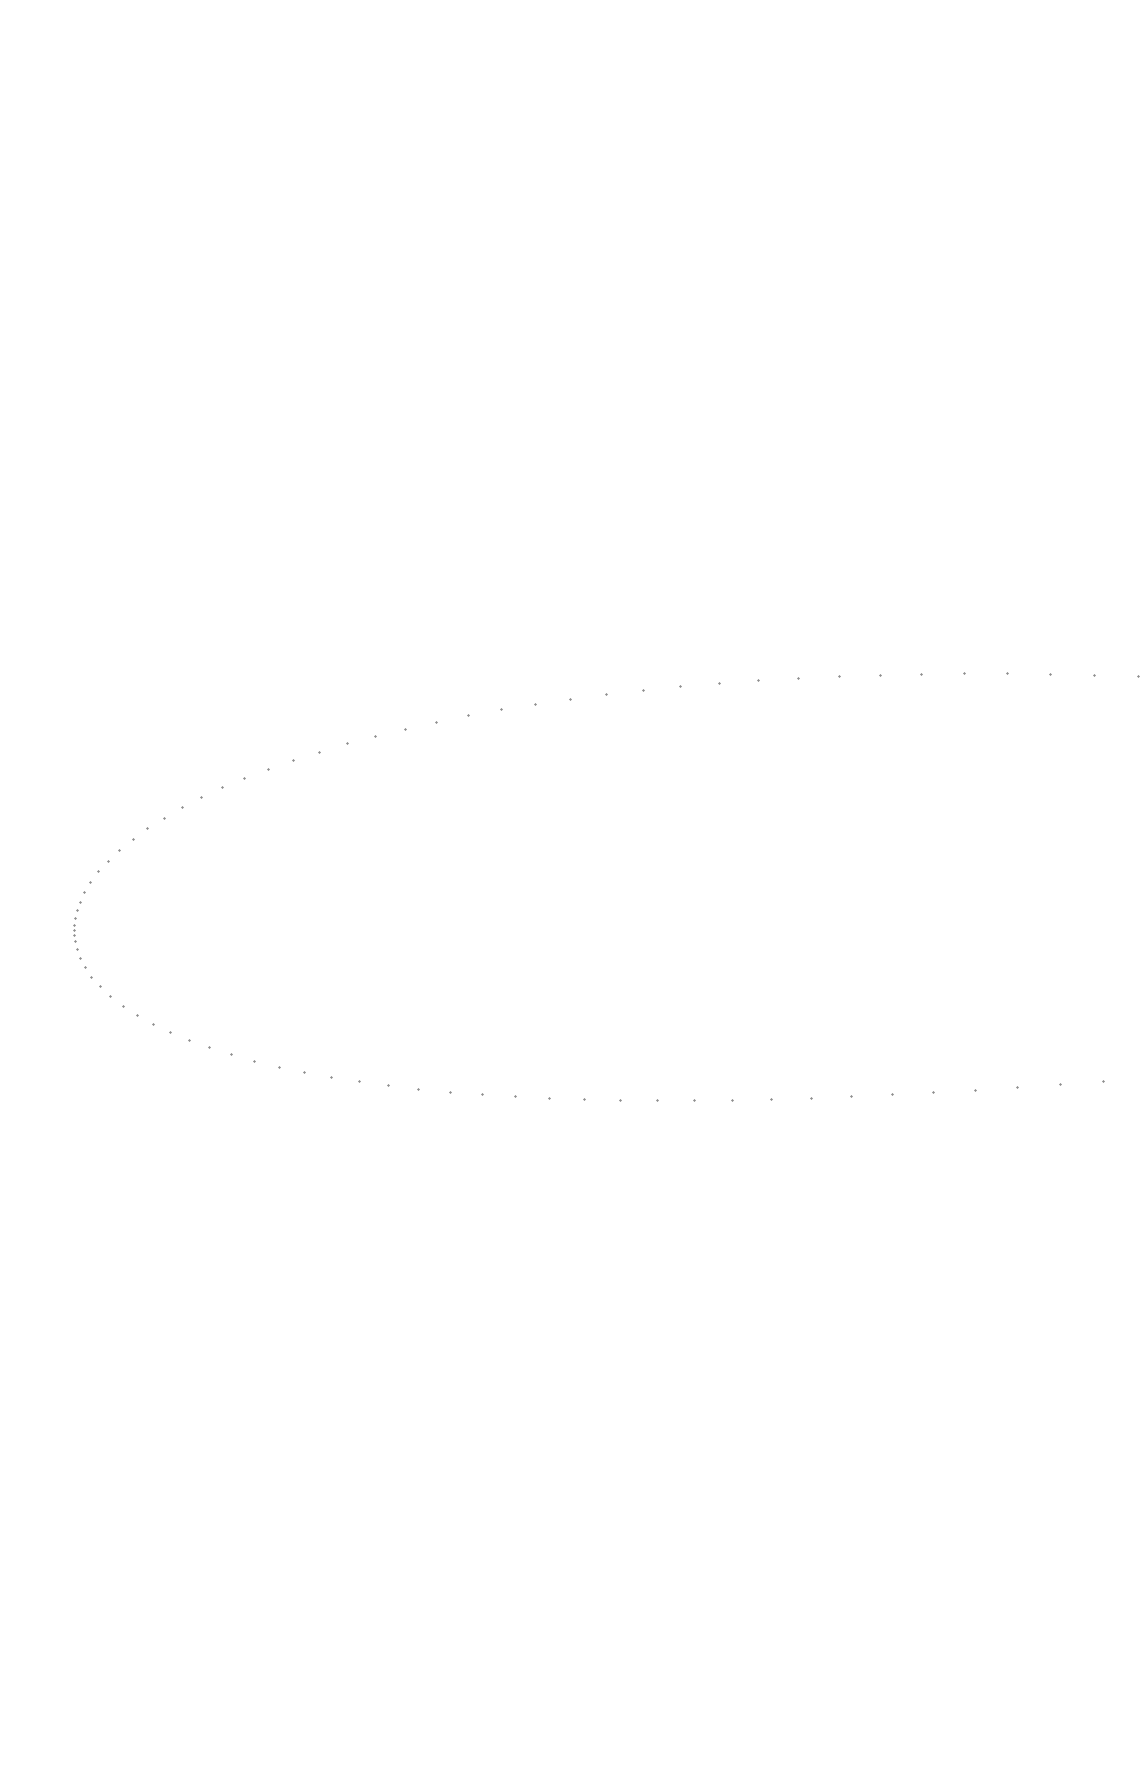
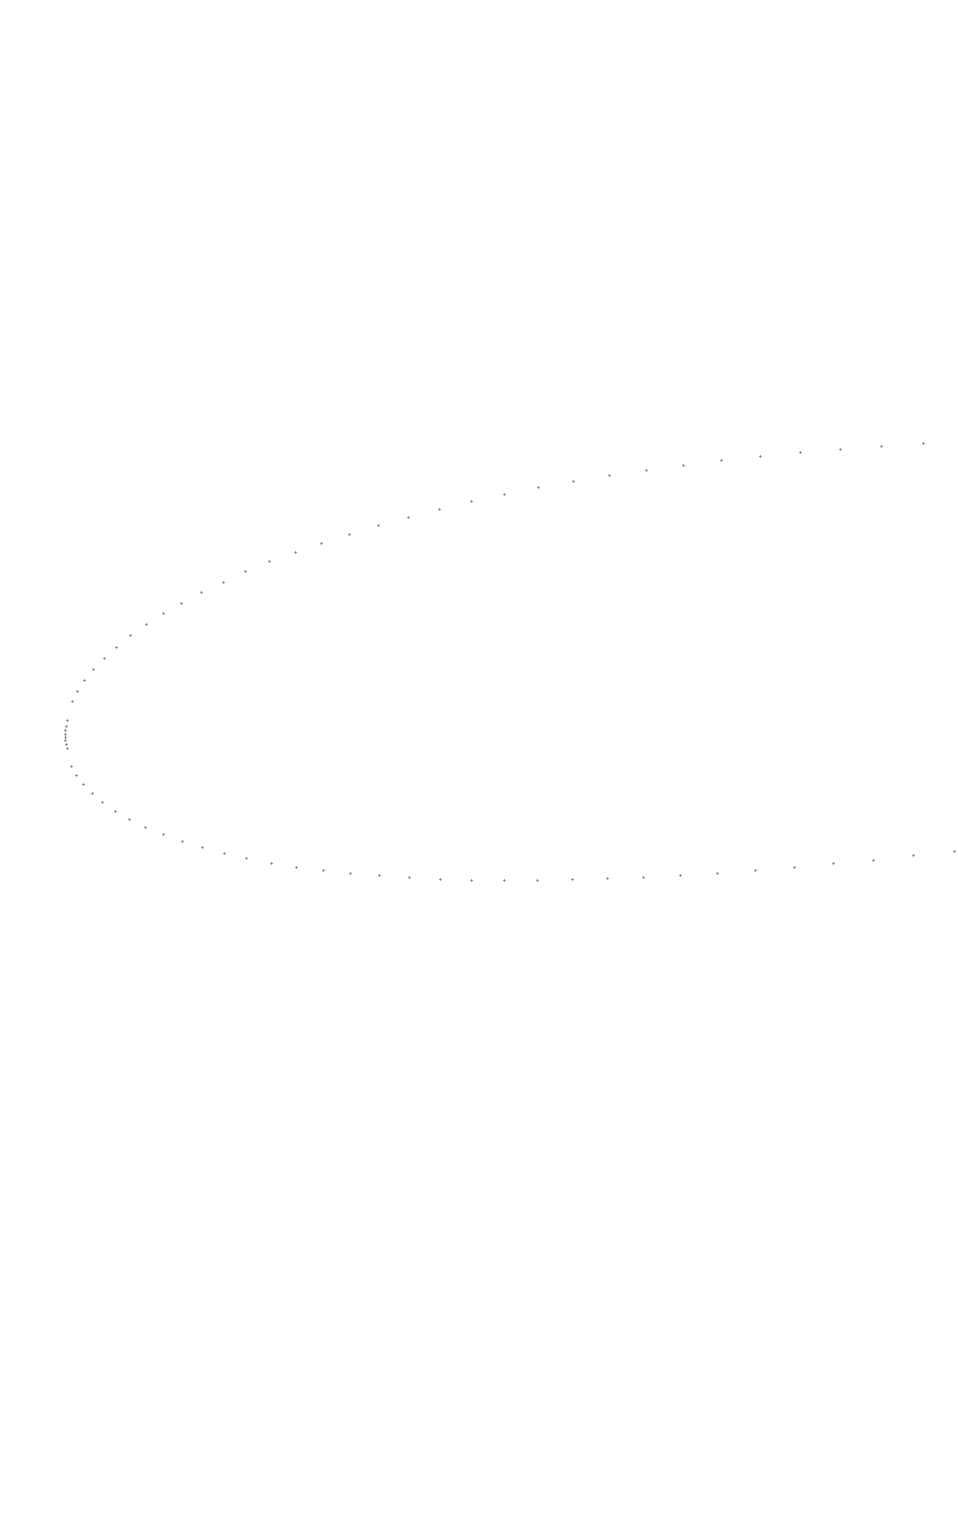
part: (77, 925) -> (66, 734), size x0.6

